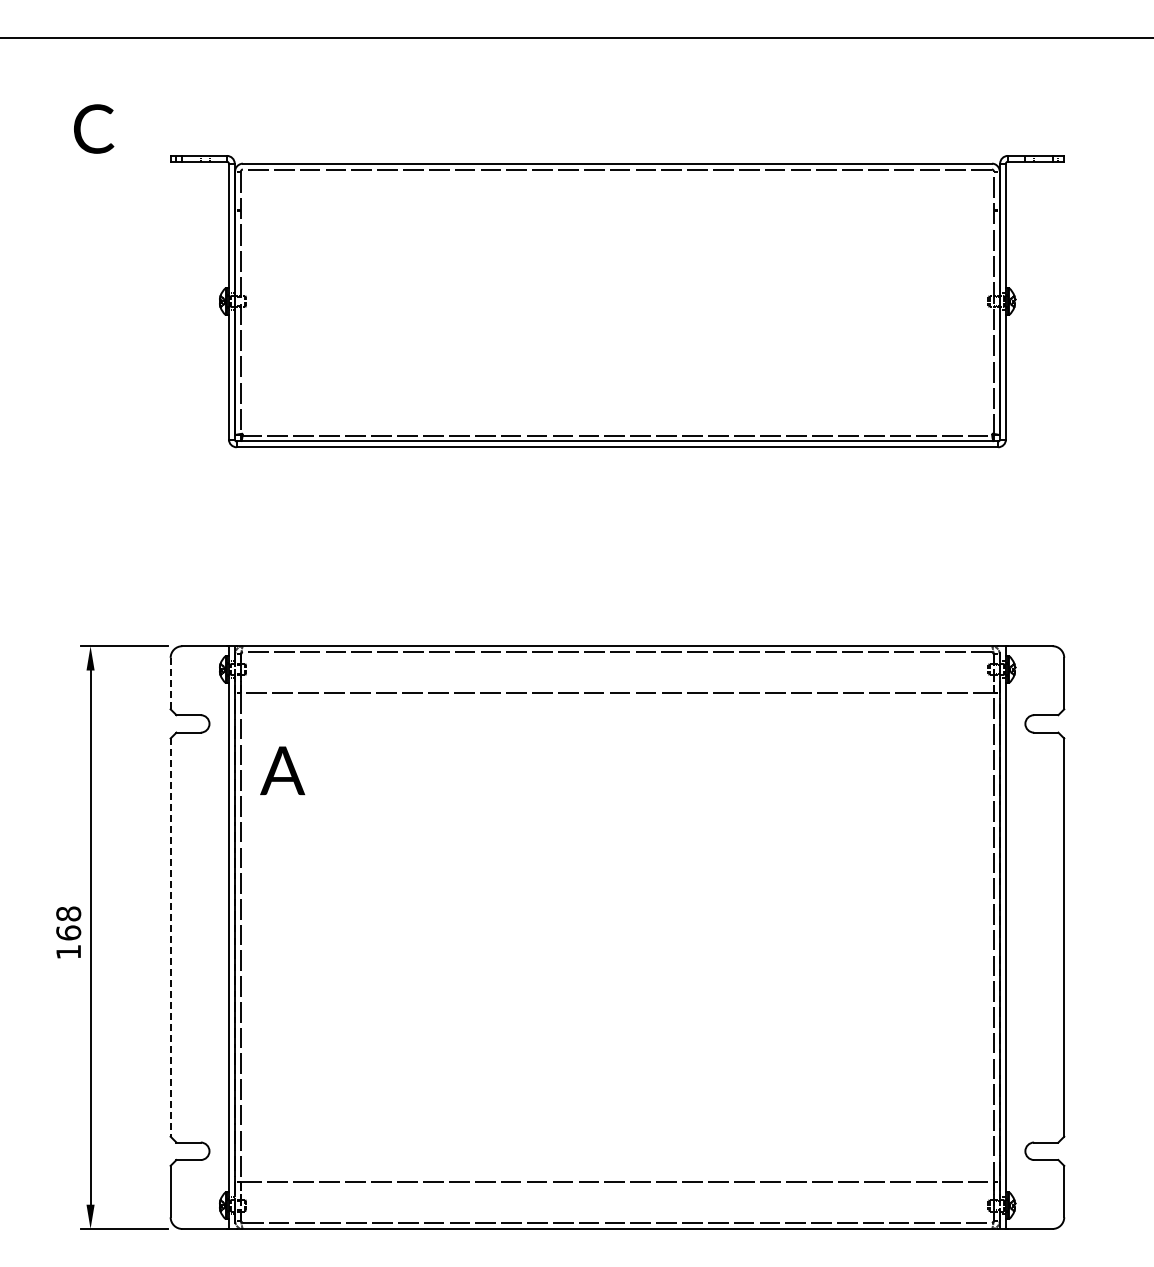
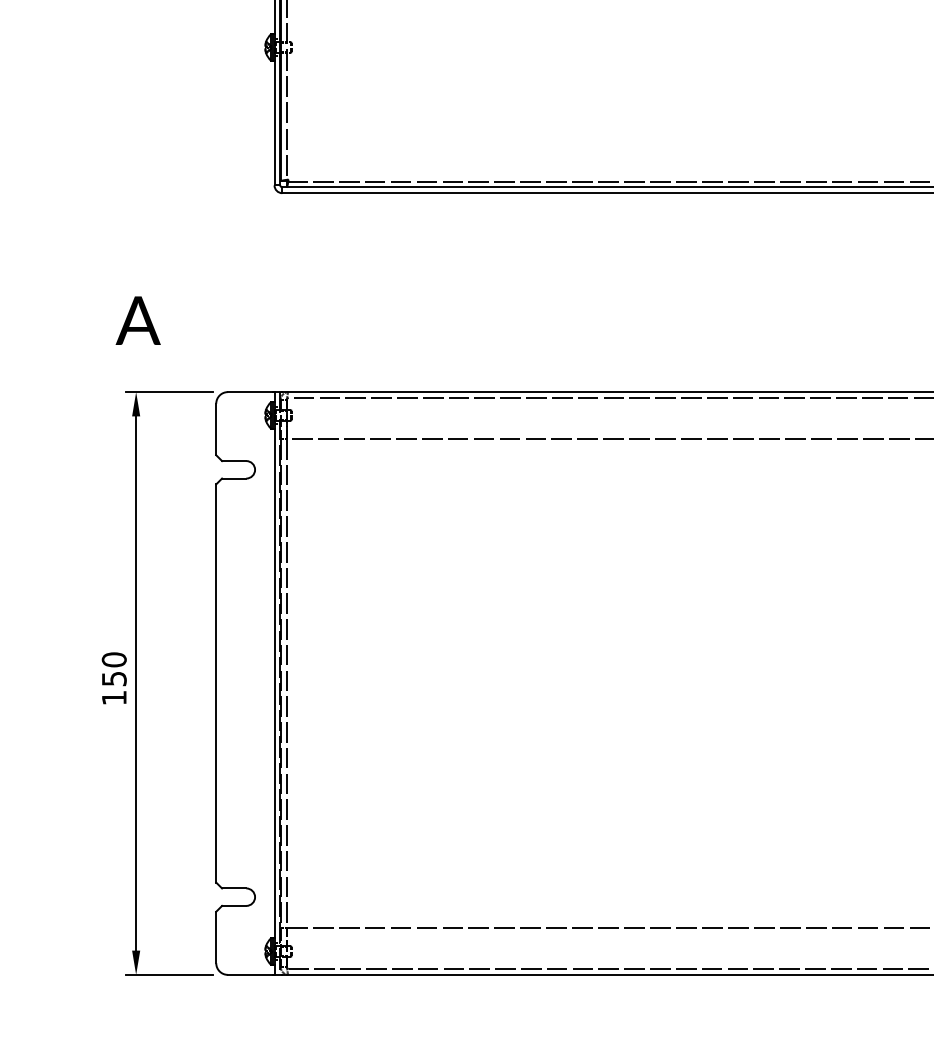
line: (170, 683) -> (216, 429), dashed -> solid
text: (282, 770) -> (138, 320), moved
text: (68, 923) -> (114, 669), 168 -> 150
line: (170, 938) -> (216, 684), dashed -> solid

